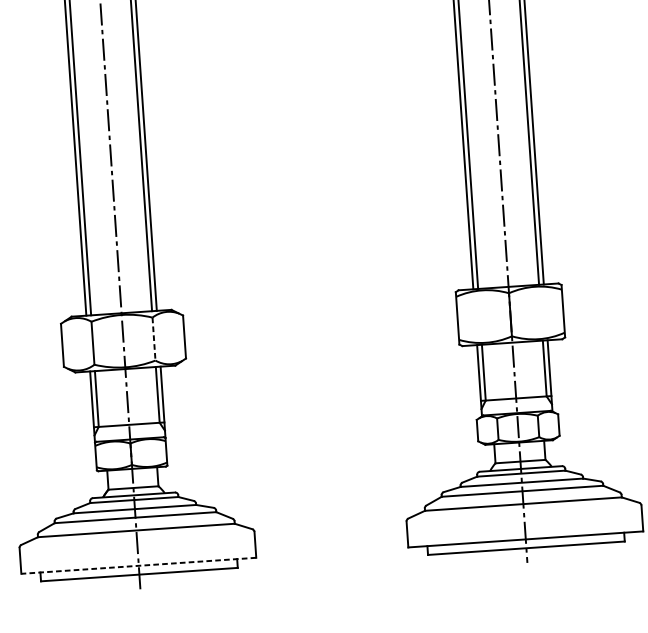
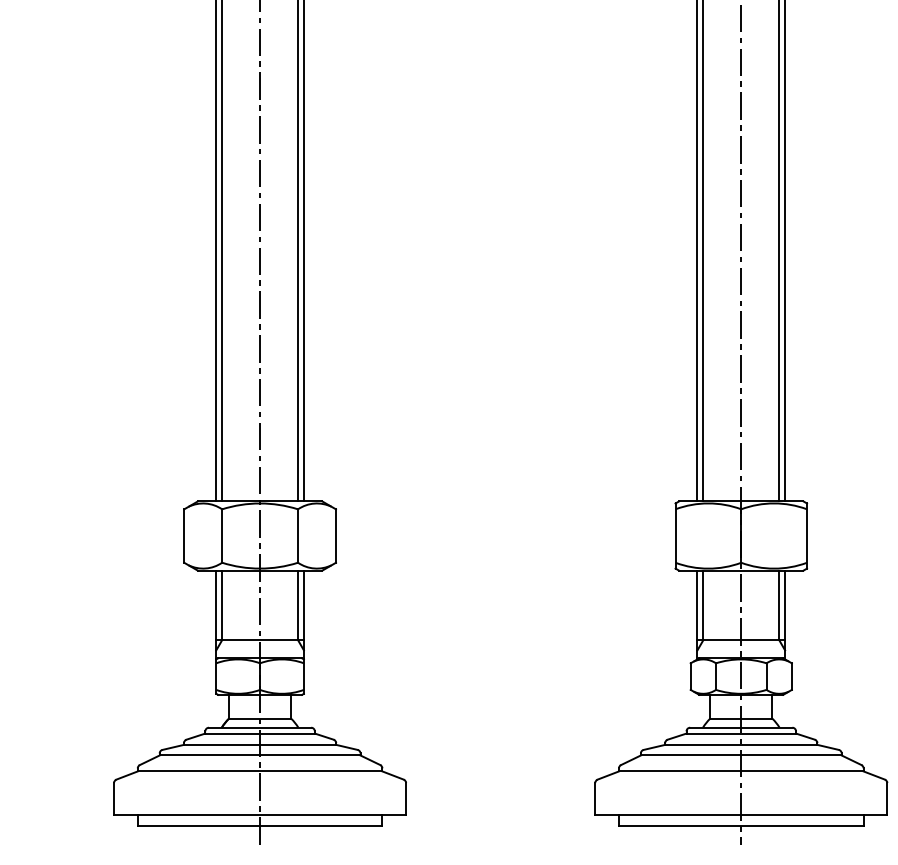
line: (154, 339) -> (298, 536), dashed -> solid
line: (138, 565) -> (259, 815), dashed -> solid

